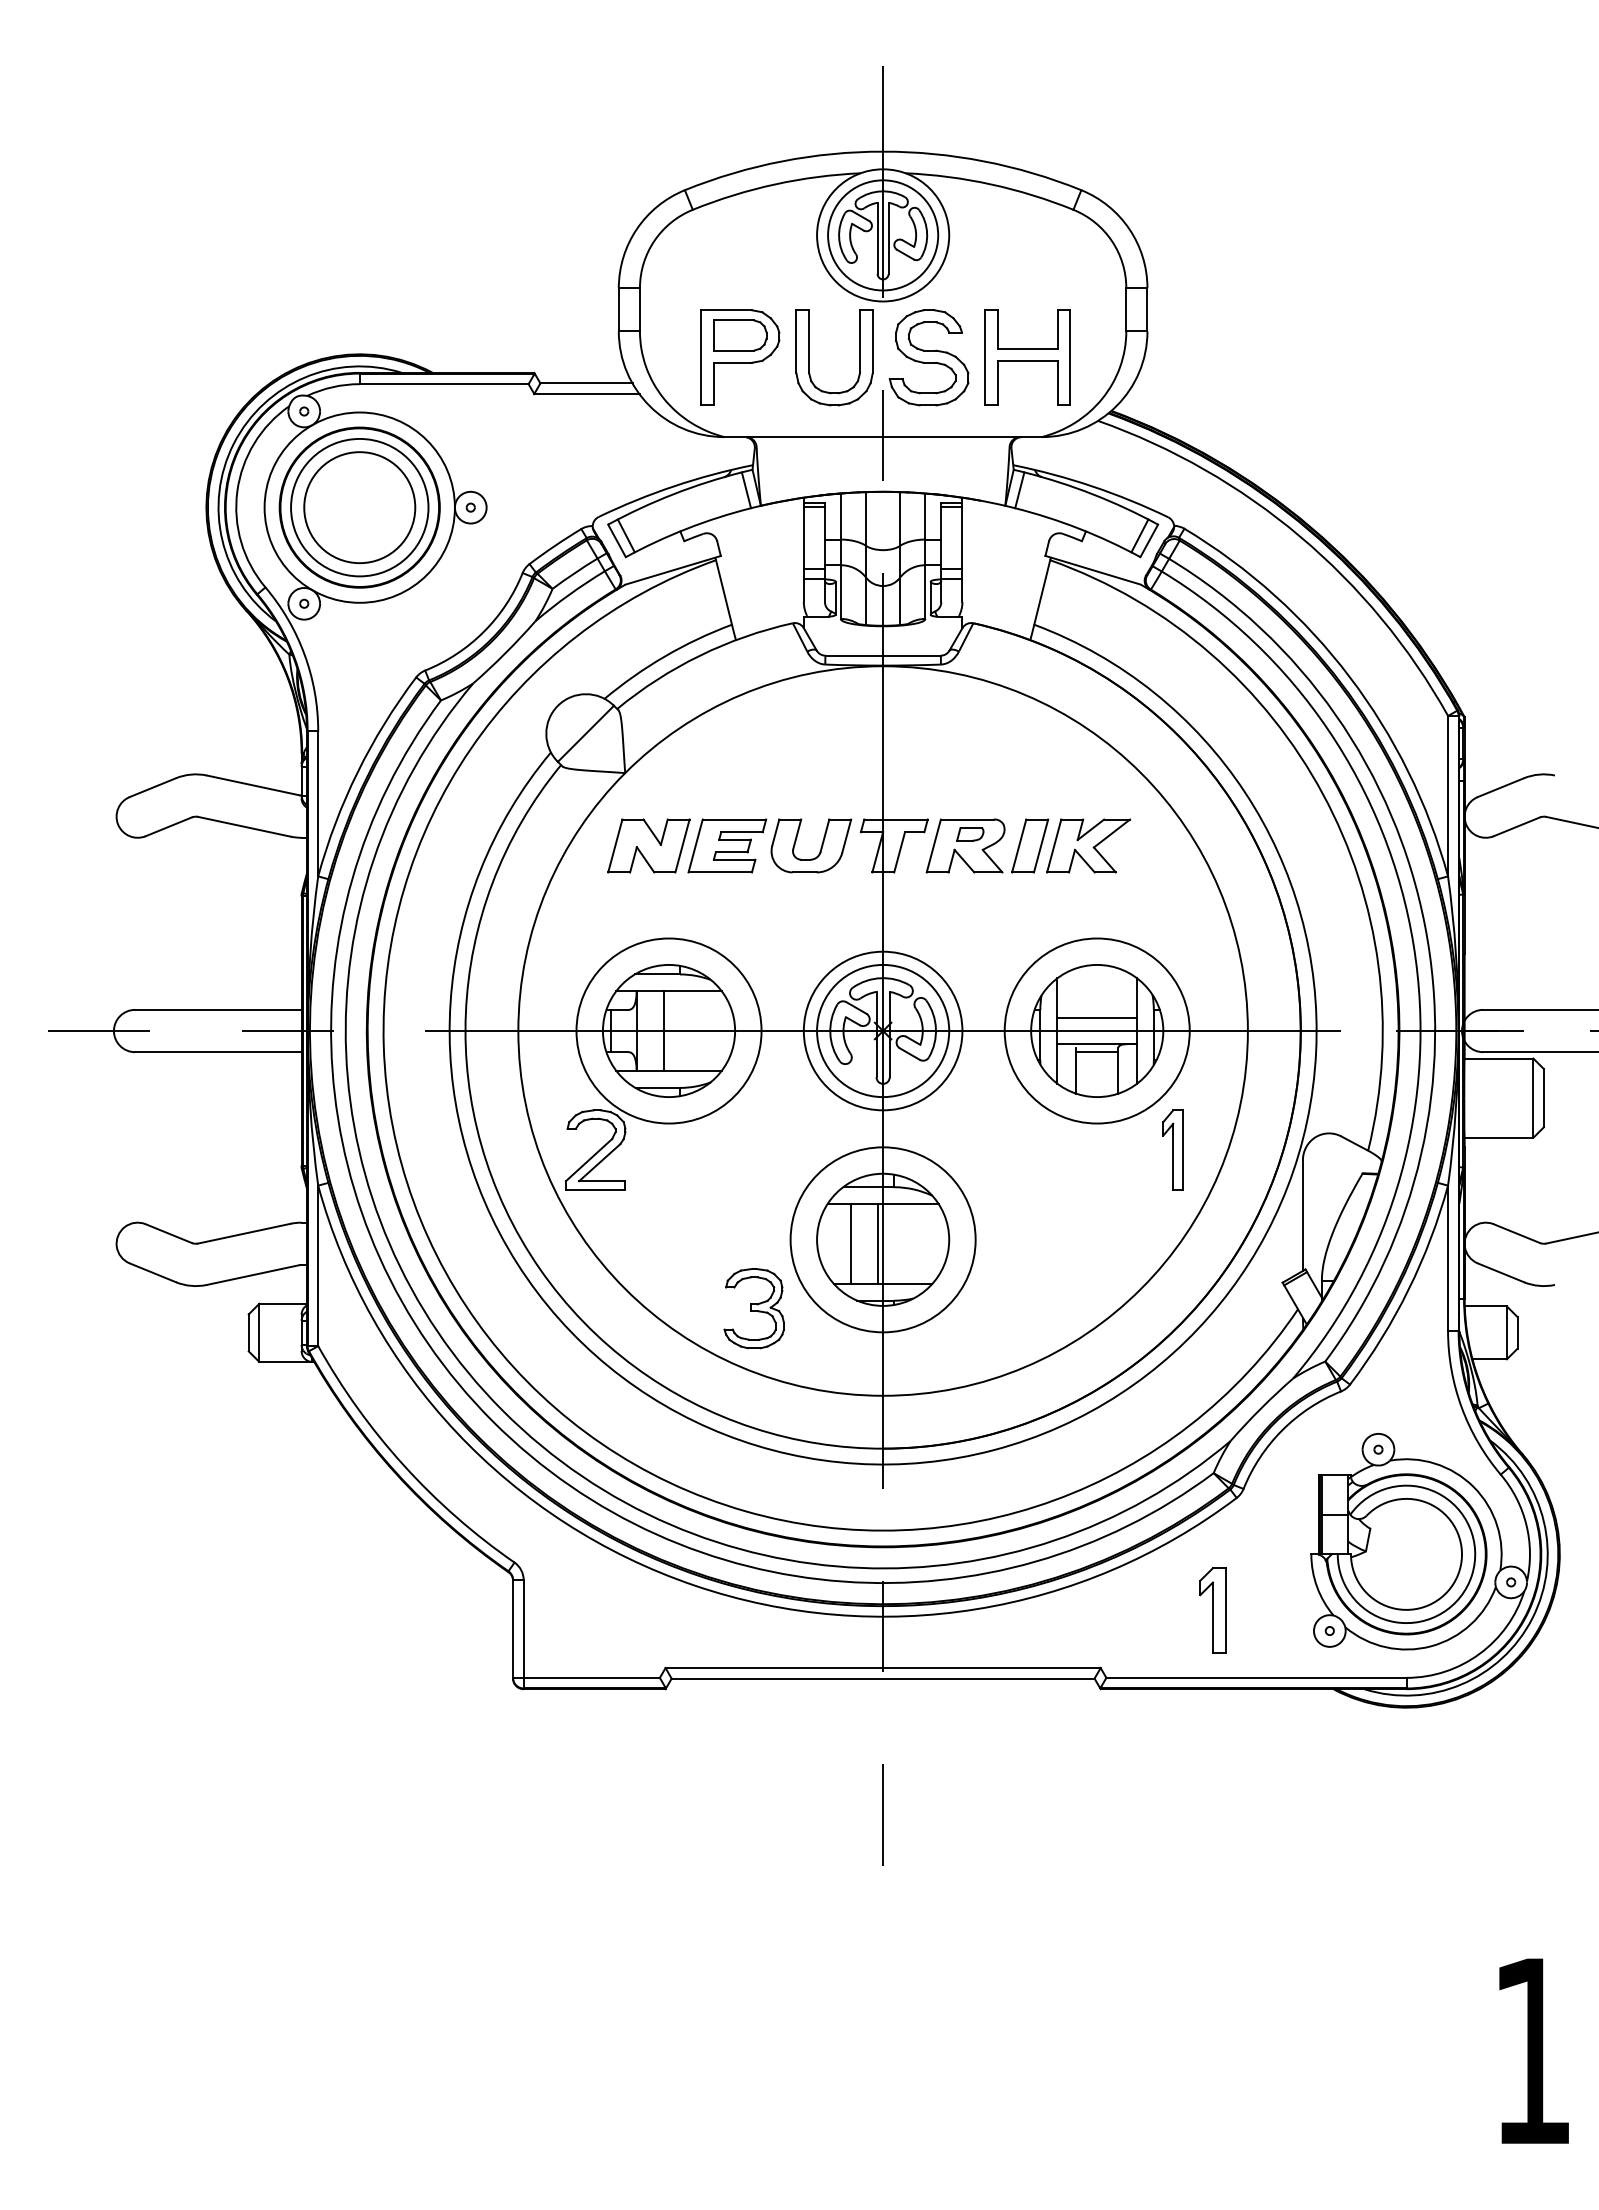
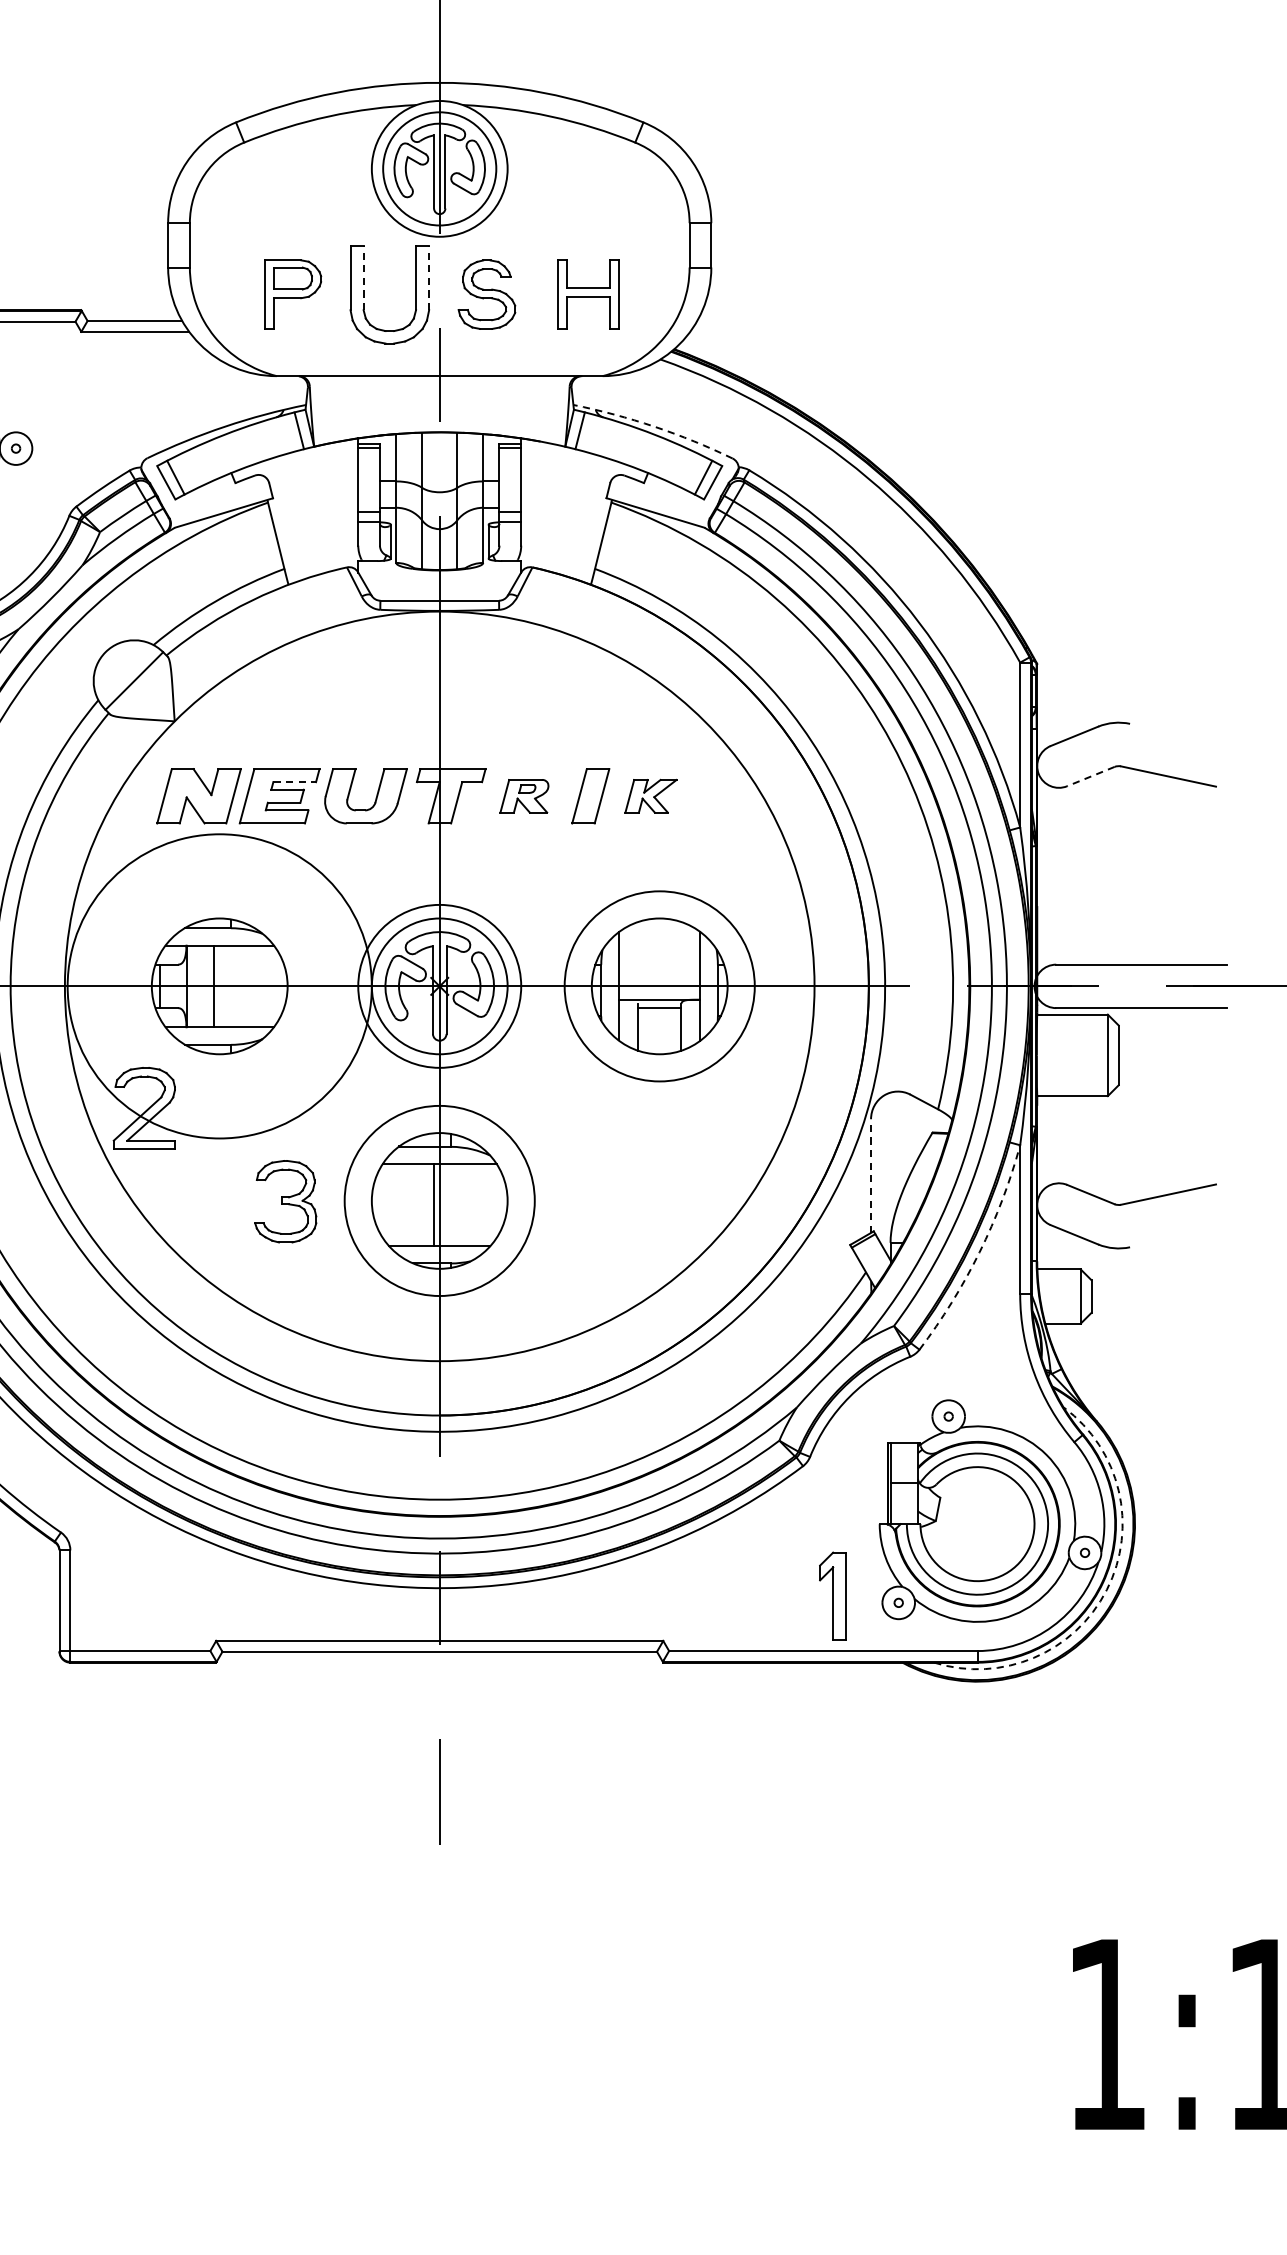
line: (809, 341) -> (364, 277), solid -> dashed
line: (872, 341) -> (428, 277), solid -> dashed
part: (740, 357) -> (293, 294), size x0.7
part: (928, 357) -> (486, 294), size x0.7
part: (1027, 357) -> (588, 294), size x0.7
arc: (1092, 486) -> (654, 426), solid -> dashed
line: (1516, 826) -> (1090, 776), solid -> dashed
line: (741, 832) -> (294, 782), solid -> dashed
part: (965, 845) -> (524, 795), size x0.6
part: (1088, 845) -> (650, 795), size x0.6
line: (1096, 1017) -> (658, 972), removed
circle: (668, 1030) -> (219, 985), size x1.6
part: (1172, 1149) -> (737, 1108), removed
line: (1302, 1215) -> (870, 1175), solid -> dashed
line: (851, 1243) -> (407, 1204), removed
arc: (1408, 1289) -> (979, 1251), solid -> dashed
part: (753, 1308) -> (284, 1201), moved
part: (1212, 1610) -> (832, 1596), moved
arc: (1532, 1618) -> (1106, 1590), solid -> dashed

